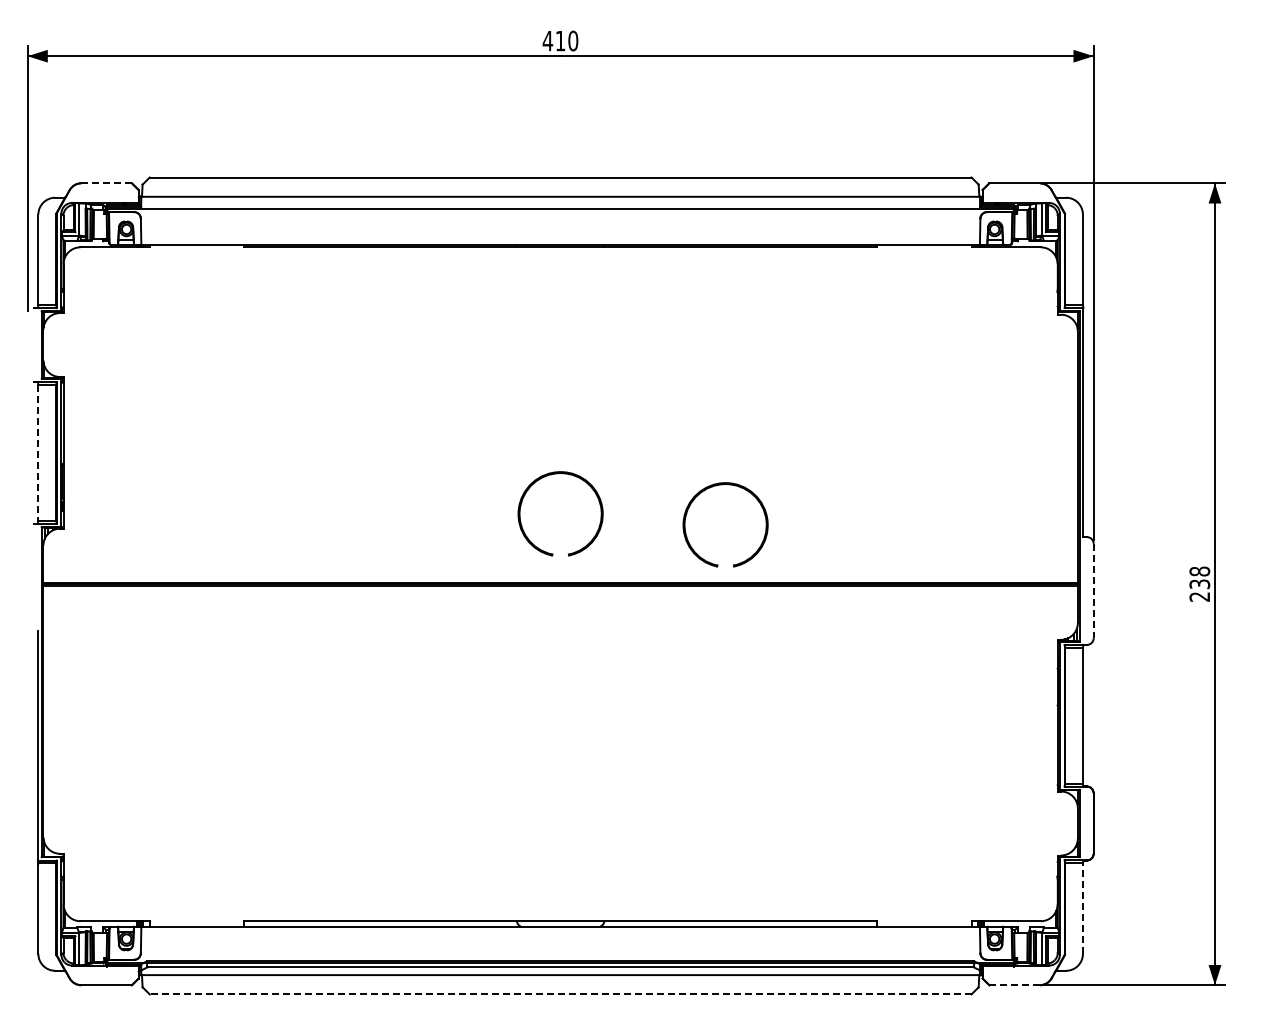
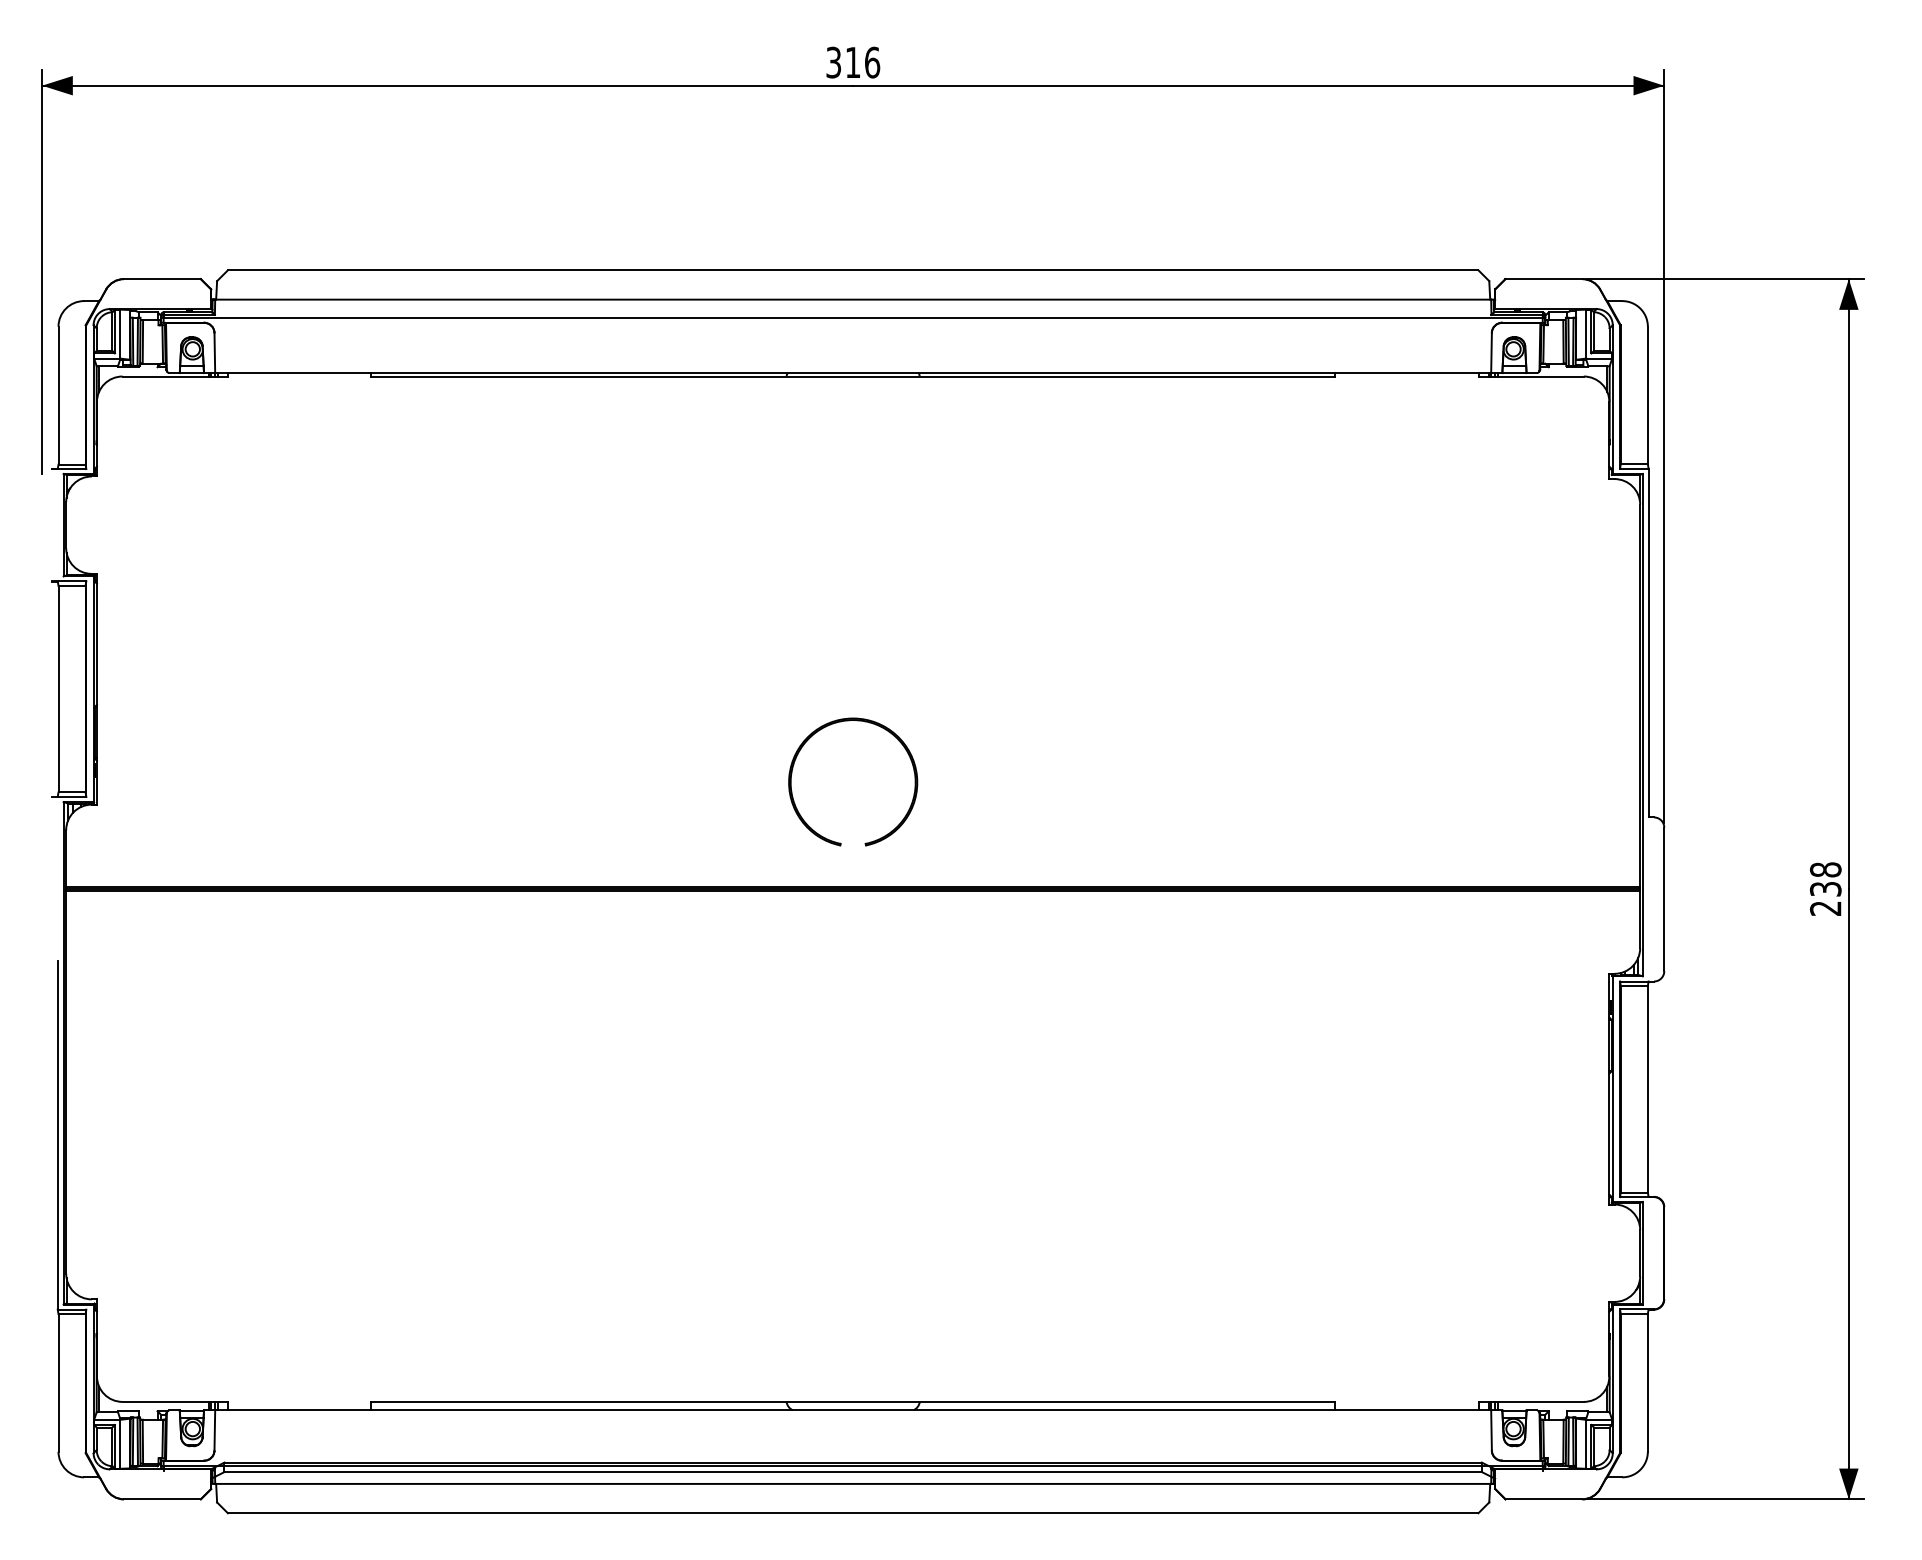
text: (560, 40) -> (852, 61), 410 -> 316
line: (107, 183) -> (163, 279), dashed -> solid
line: (38, 452) -> (58, 688), dashed -> solid
part: (710, 488) -> (1081, 743), removed
line: (1093, 591) -> (1663, 900), dashed -> solid
line: (1082, 908) -> (1647, 1382), dashed -> solid
line: (1014, 985) -> (1543, 1499), dashed -> solid
line: (560, 994) -> (852, 1513), dashed -> solid

